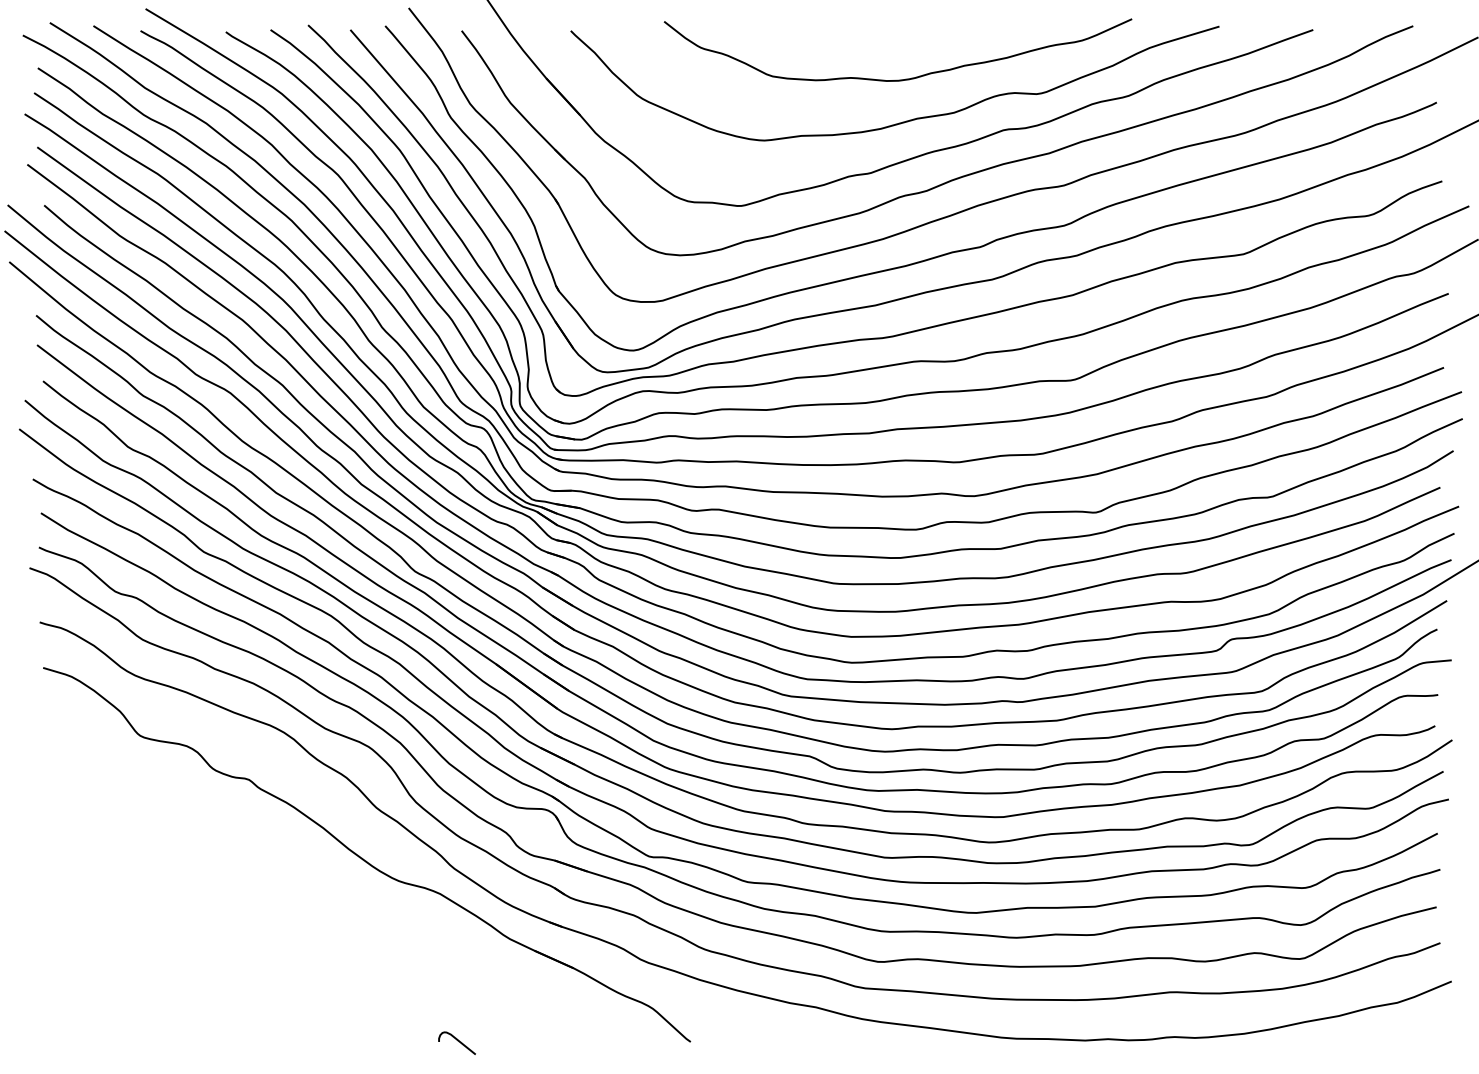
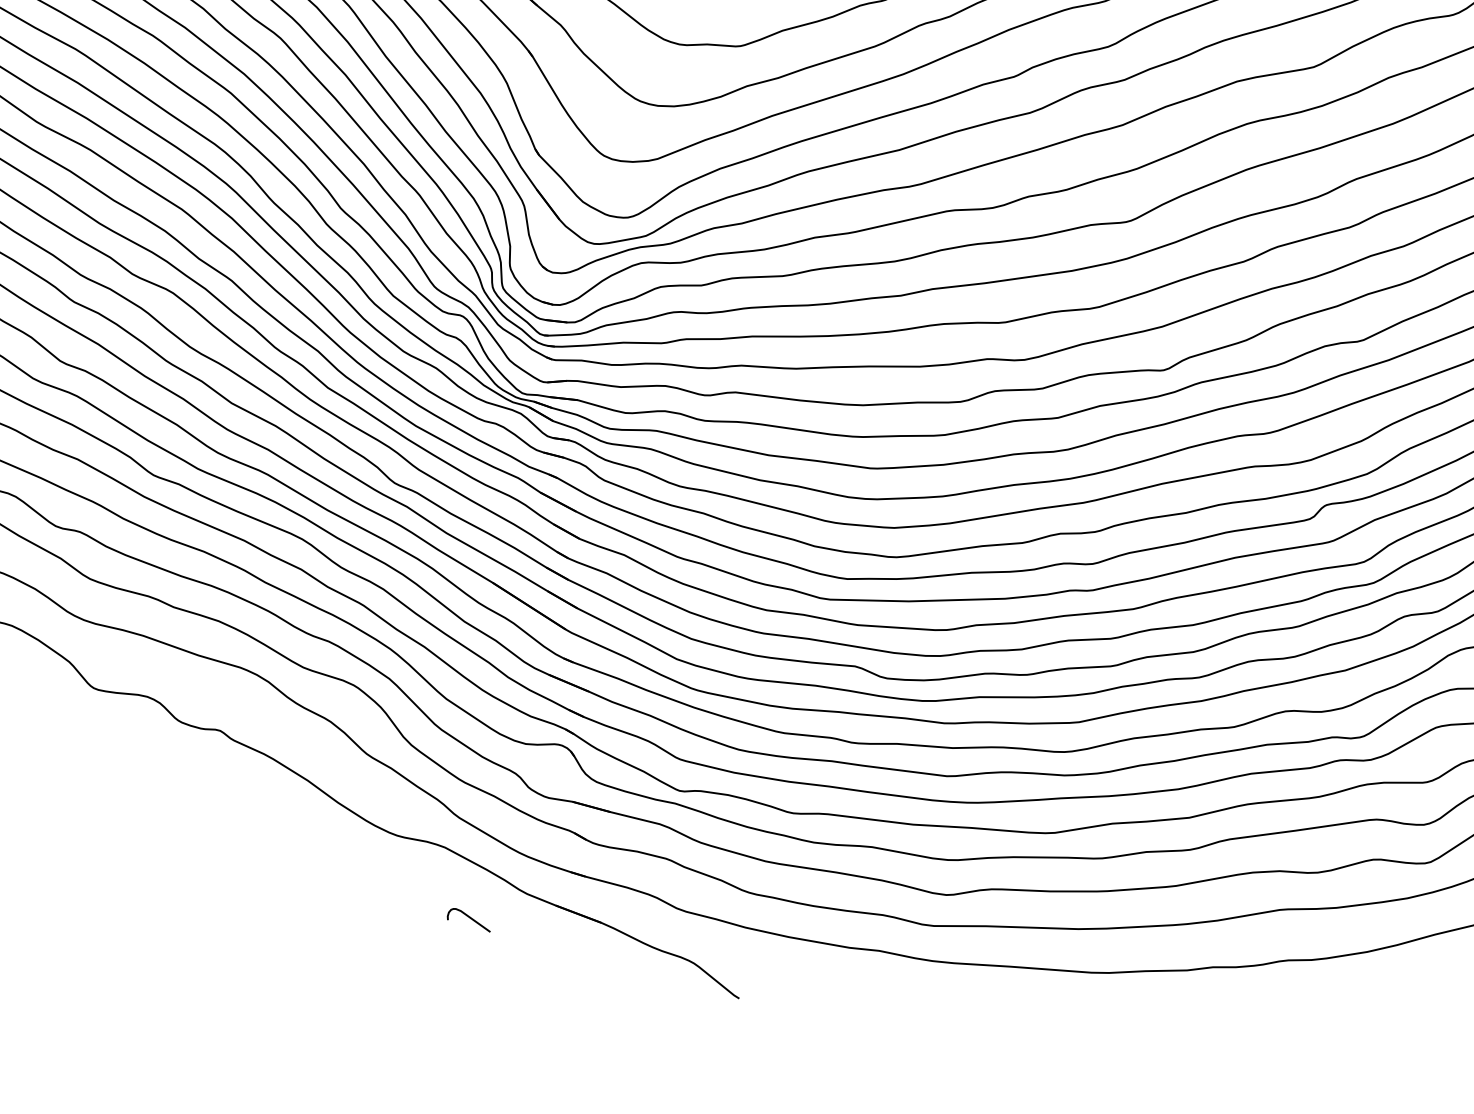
curve: (457, 1041) -> (468, 918), moved

